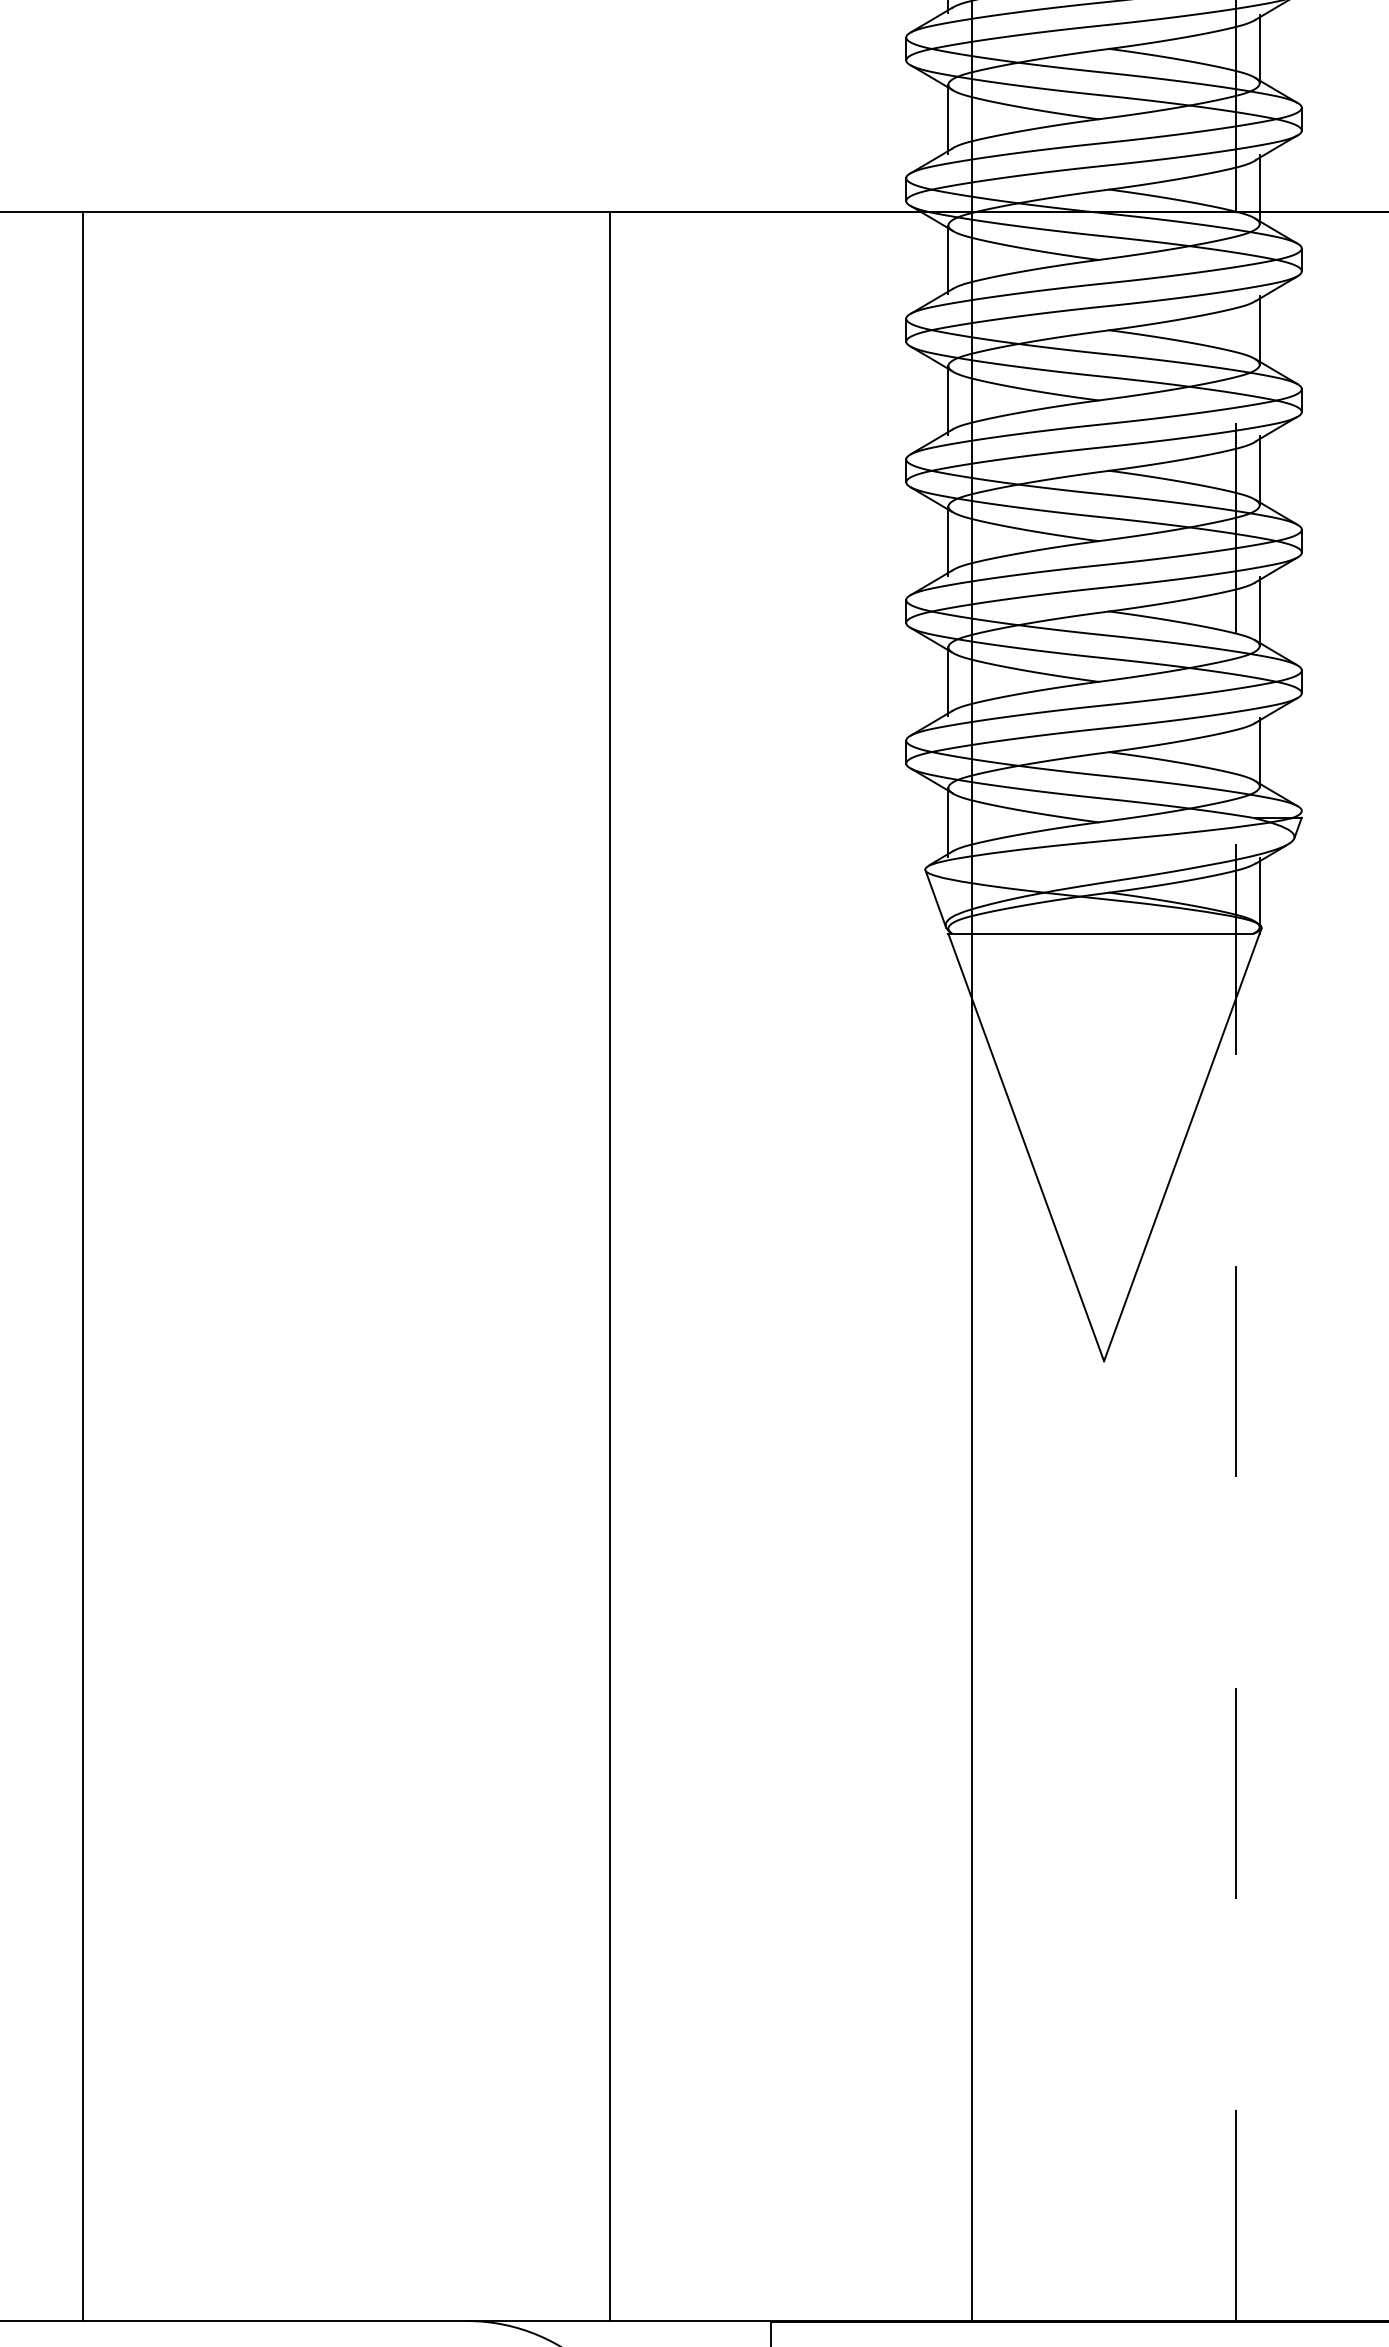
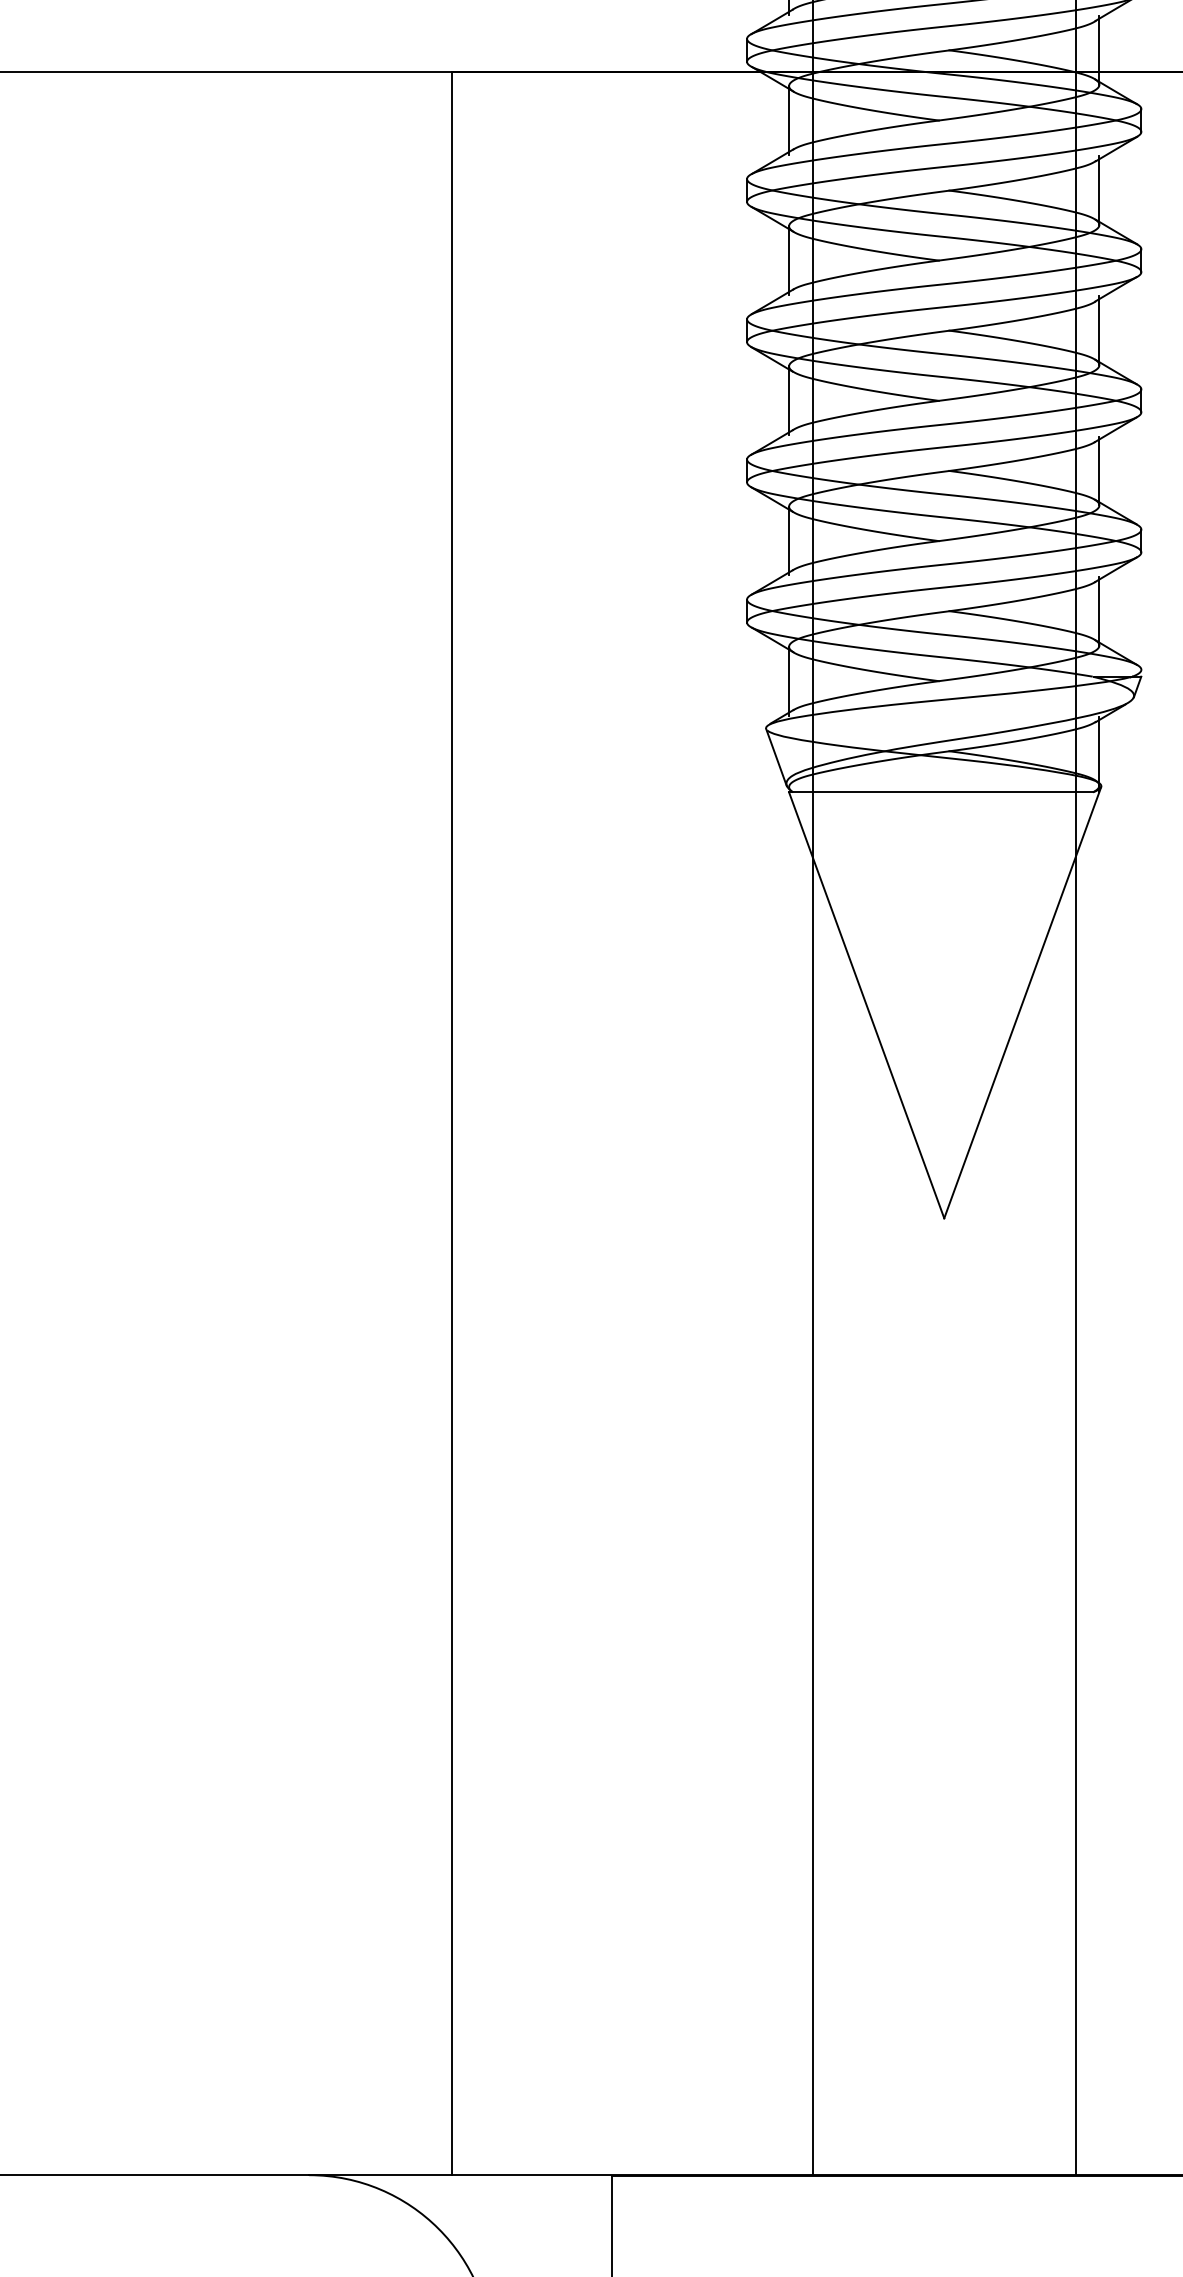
line: (1235, 1266) -> (1075, 1123), dashed -> solid

